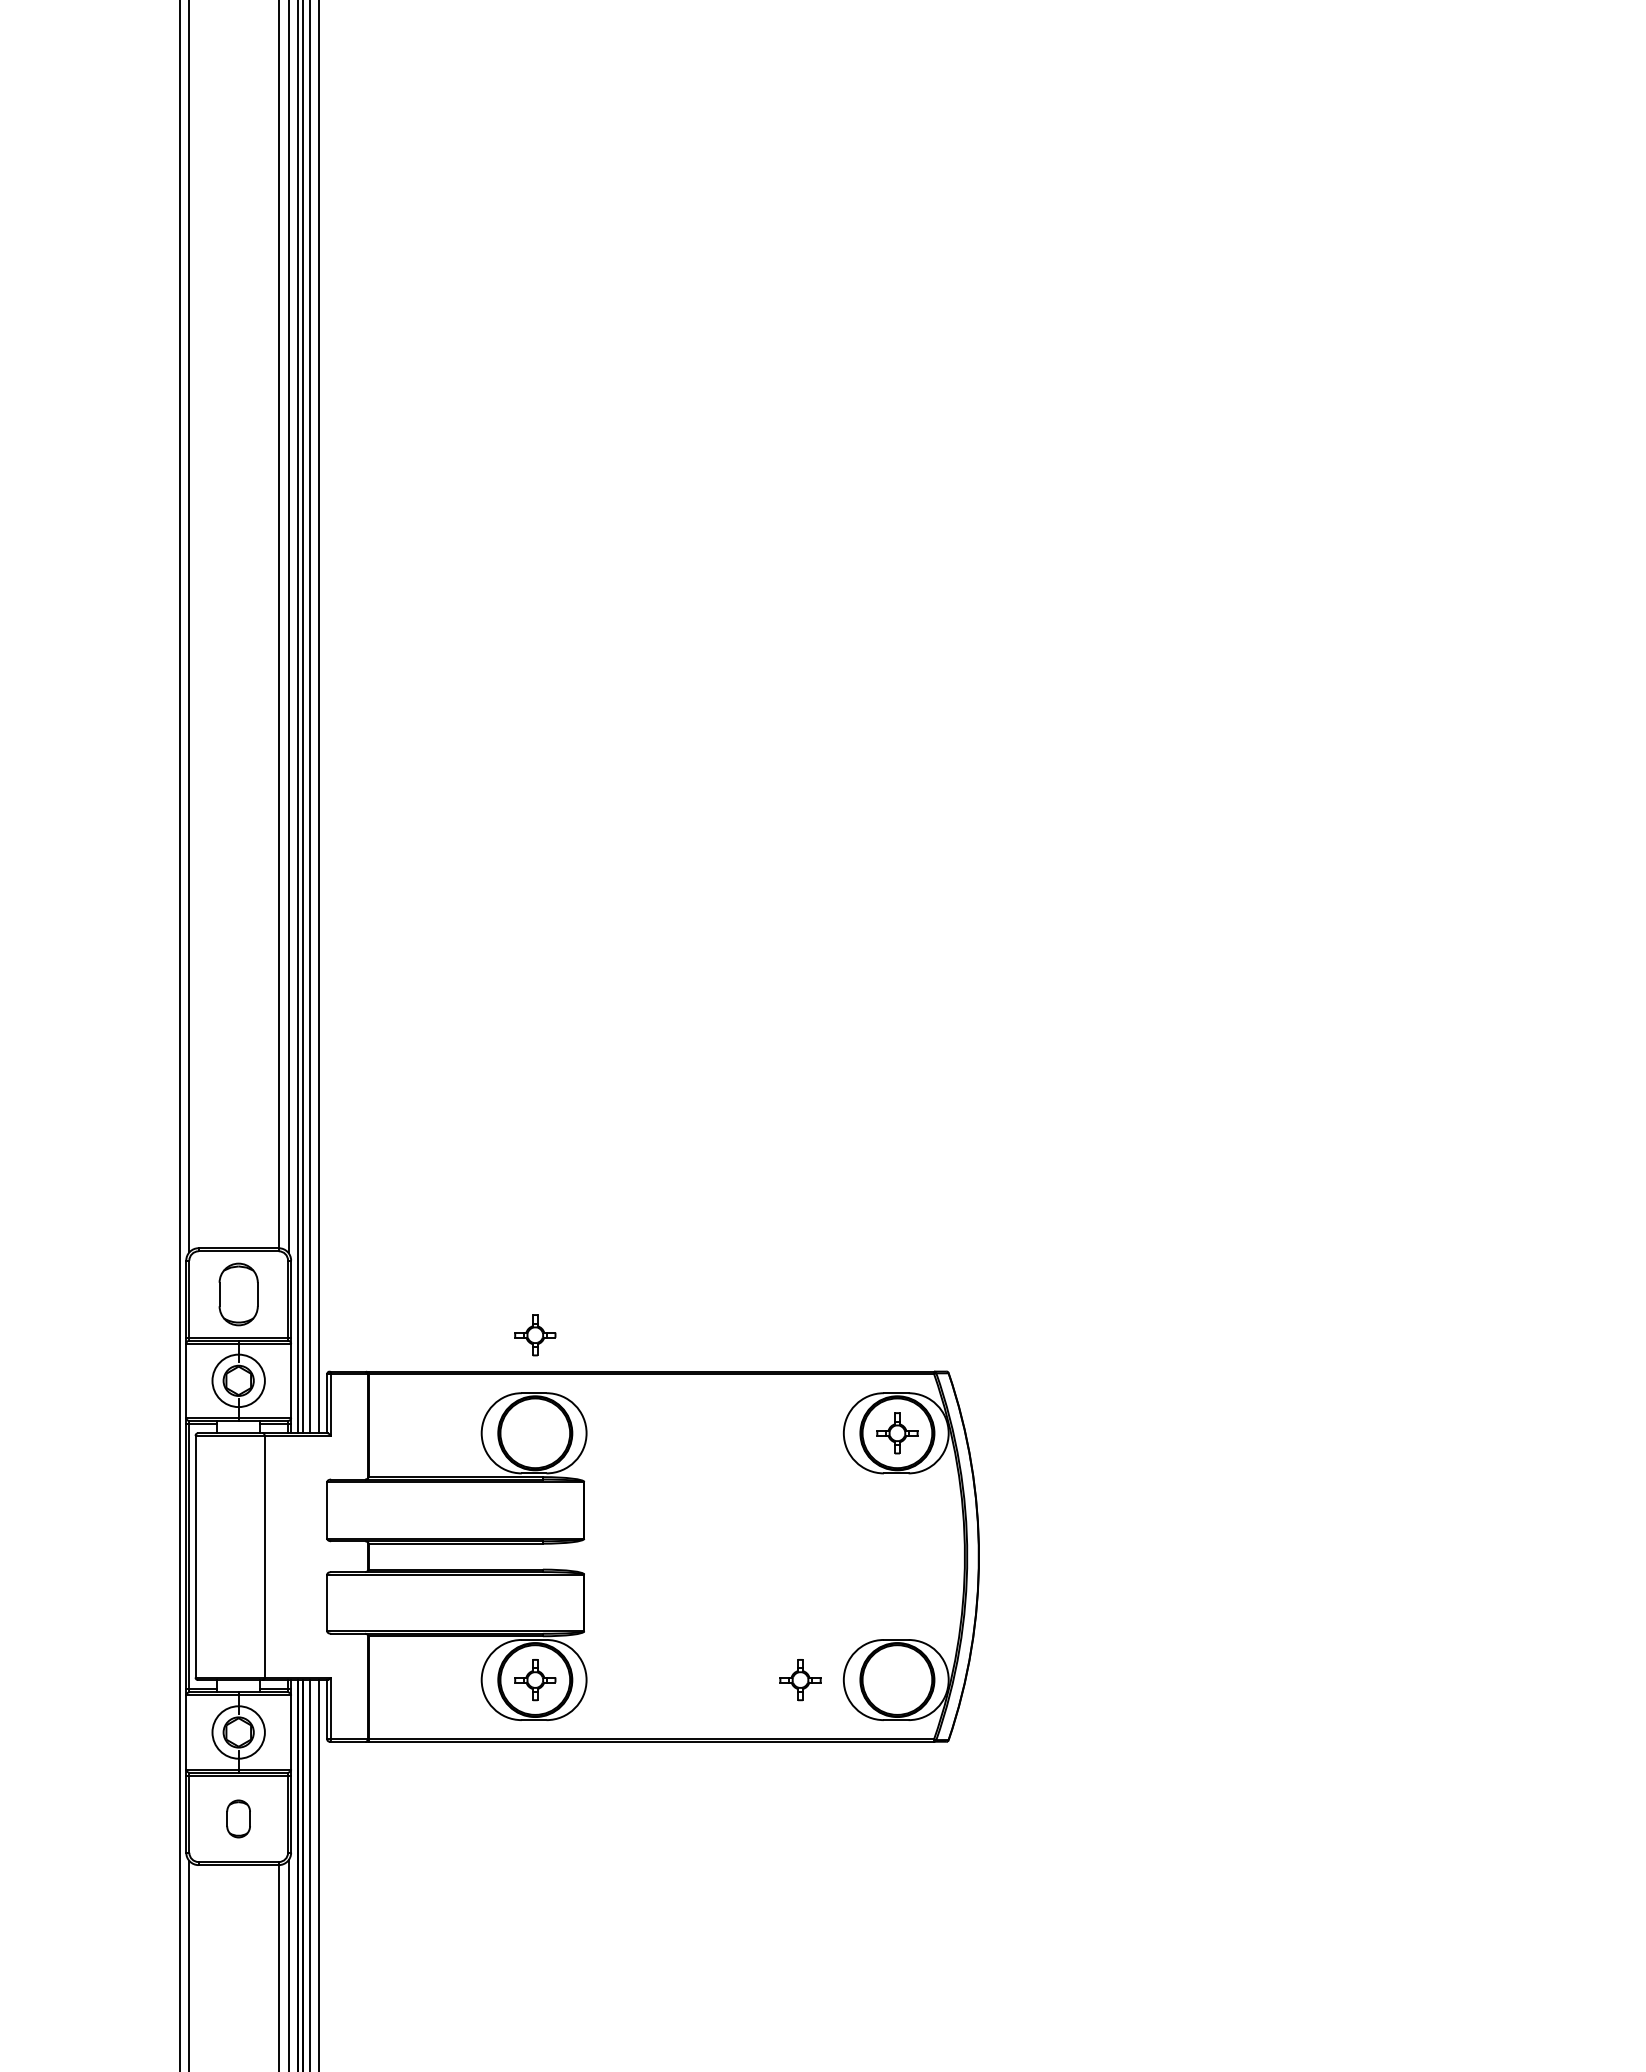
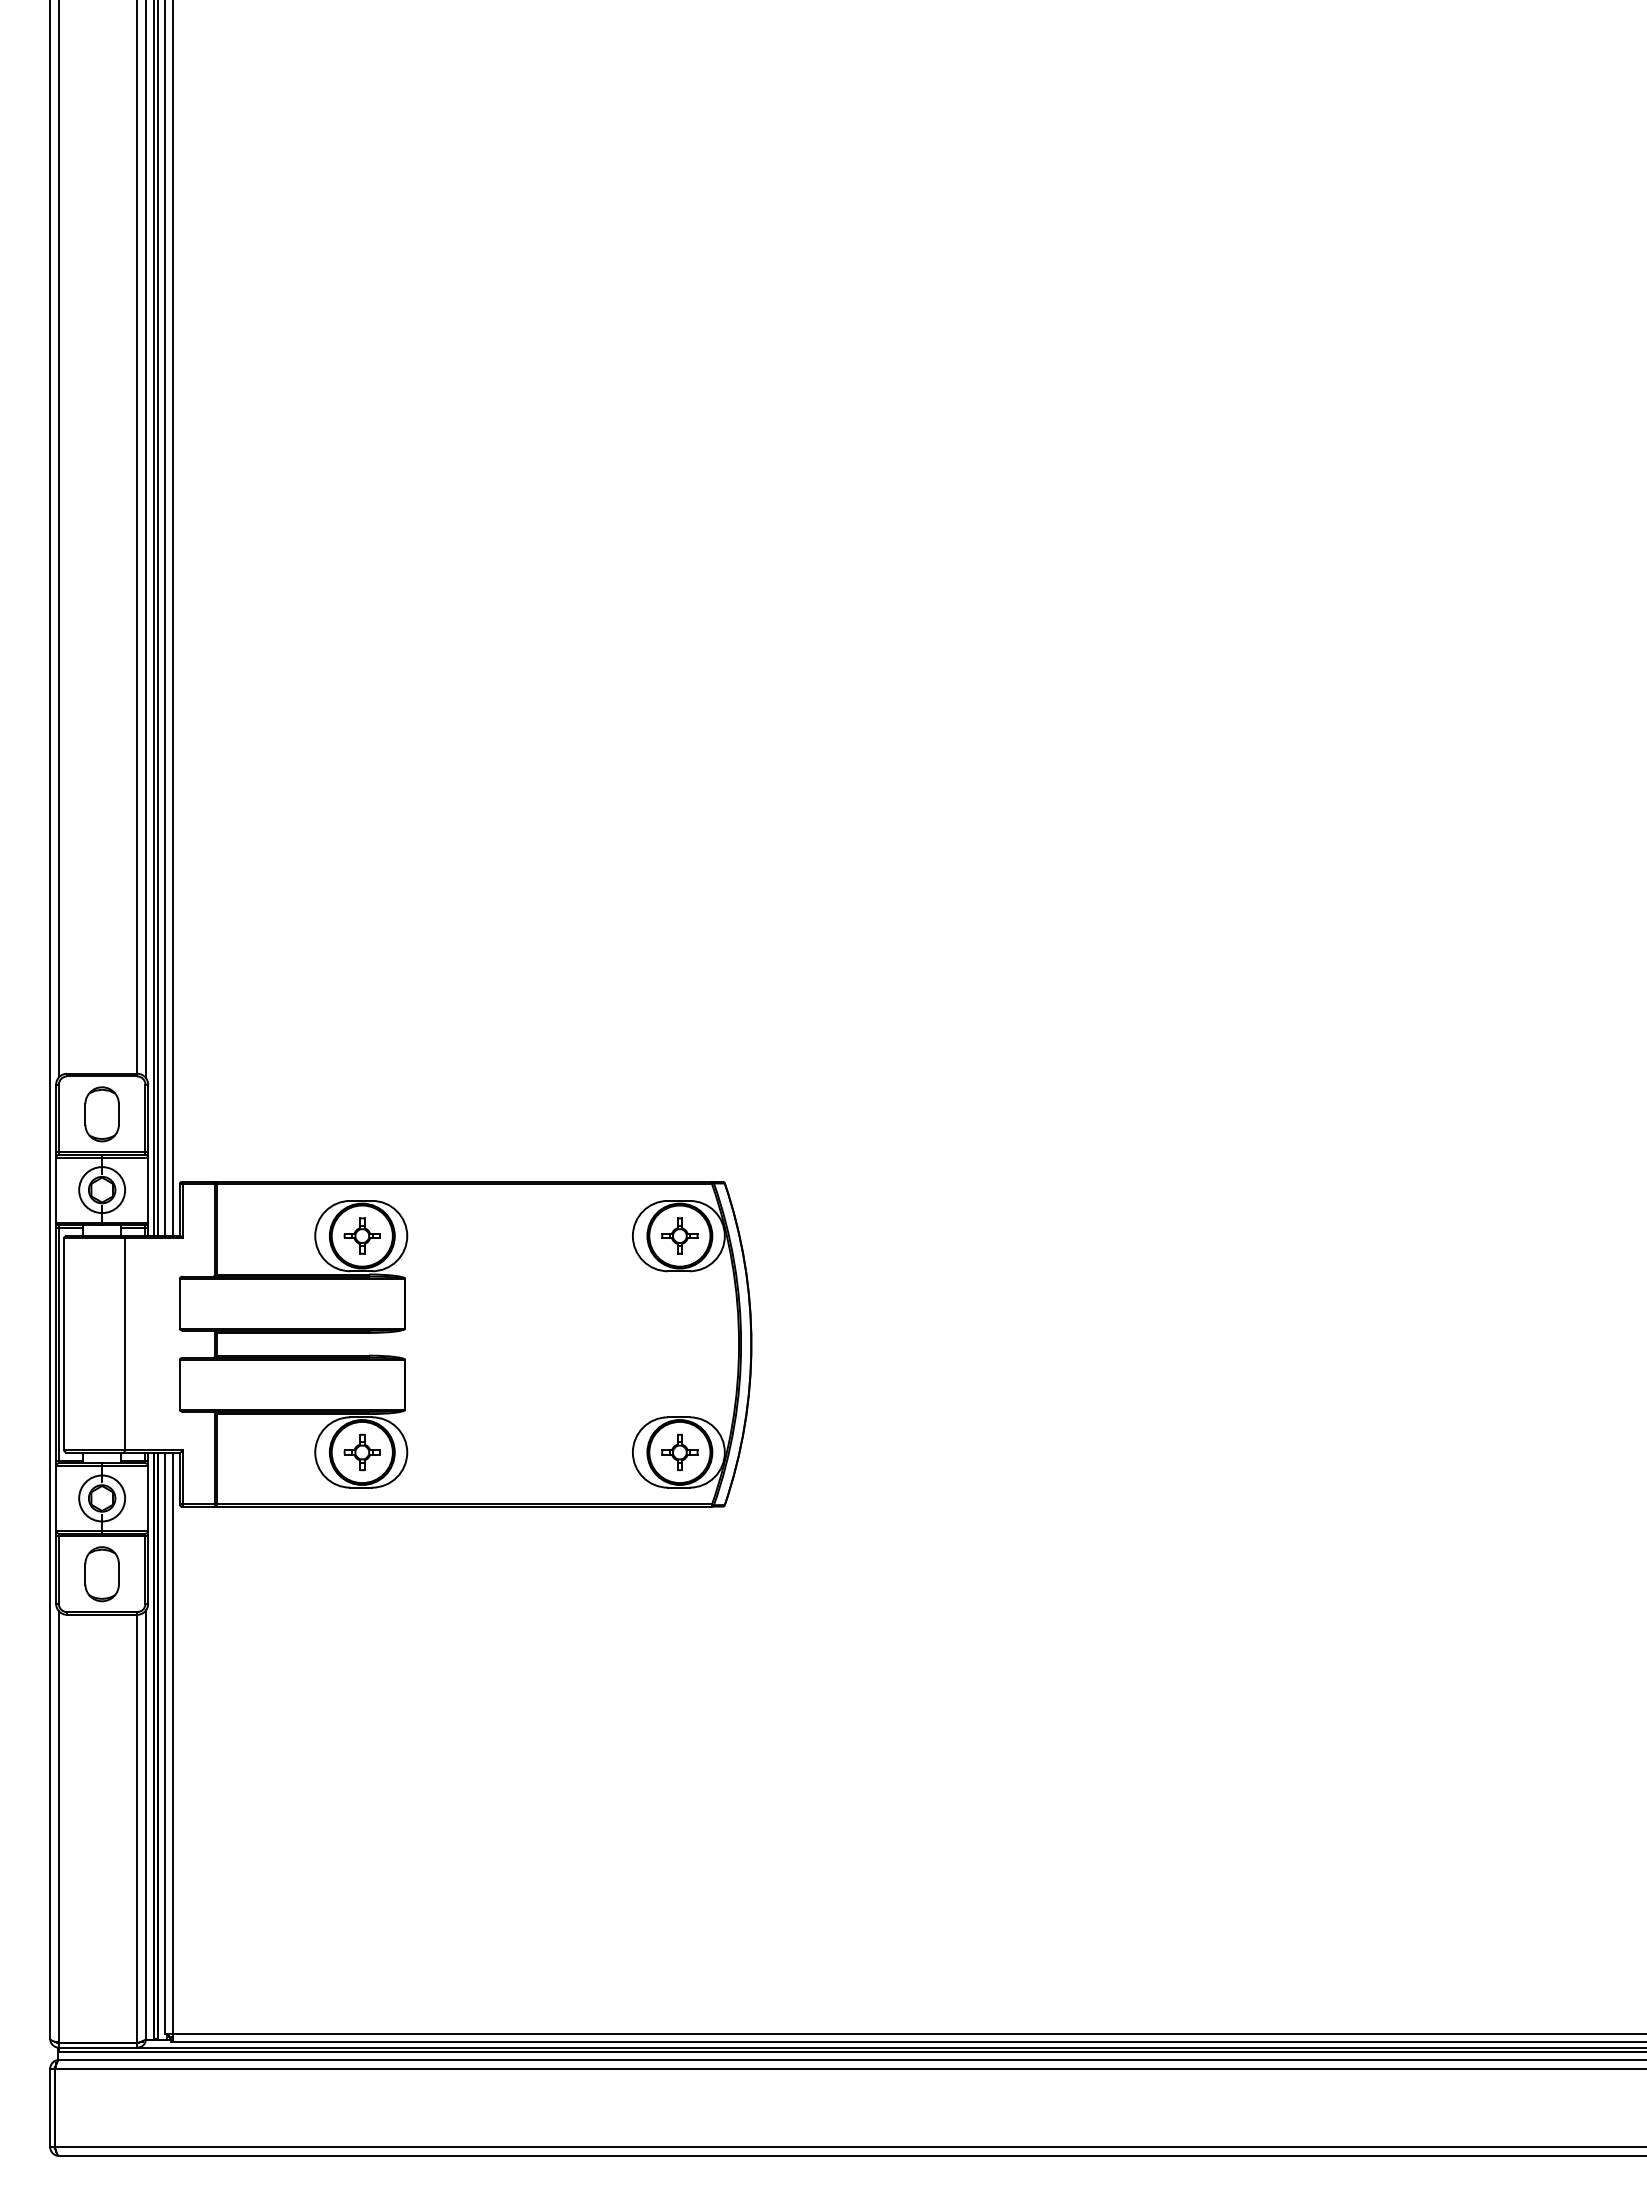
part: (534, 1334) -> (361, 1235), moved
part: (800, 1680) -> (679, 1452), moved
part: (237, 1819) -> (101, 1574), size x1.67

